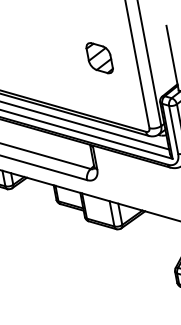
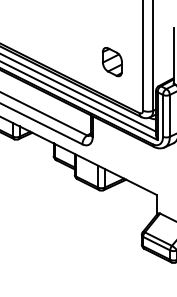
part: (98, 58) -> (111, 62), moved

